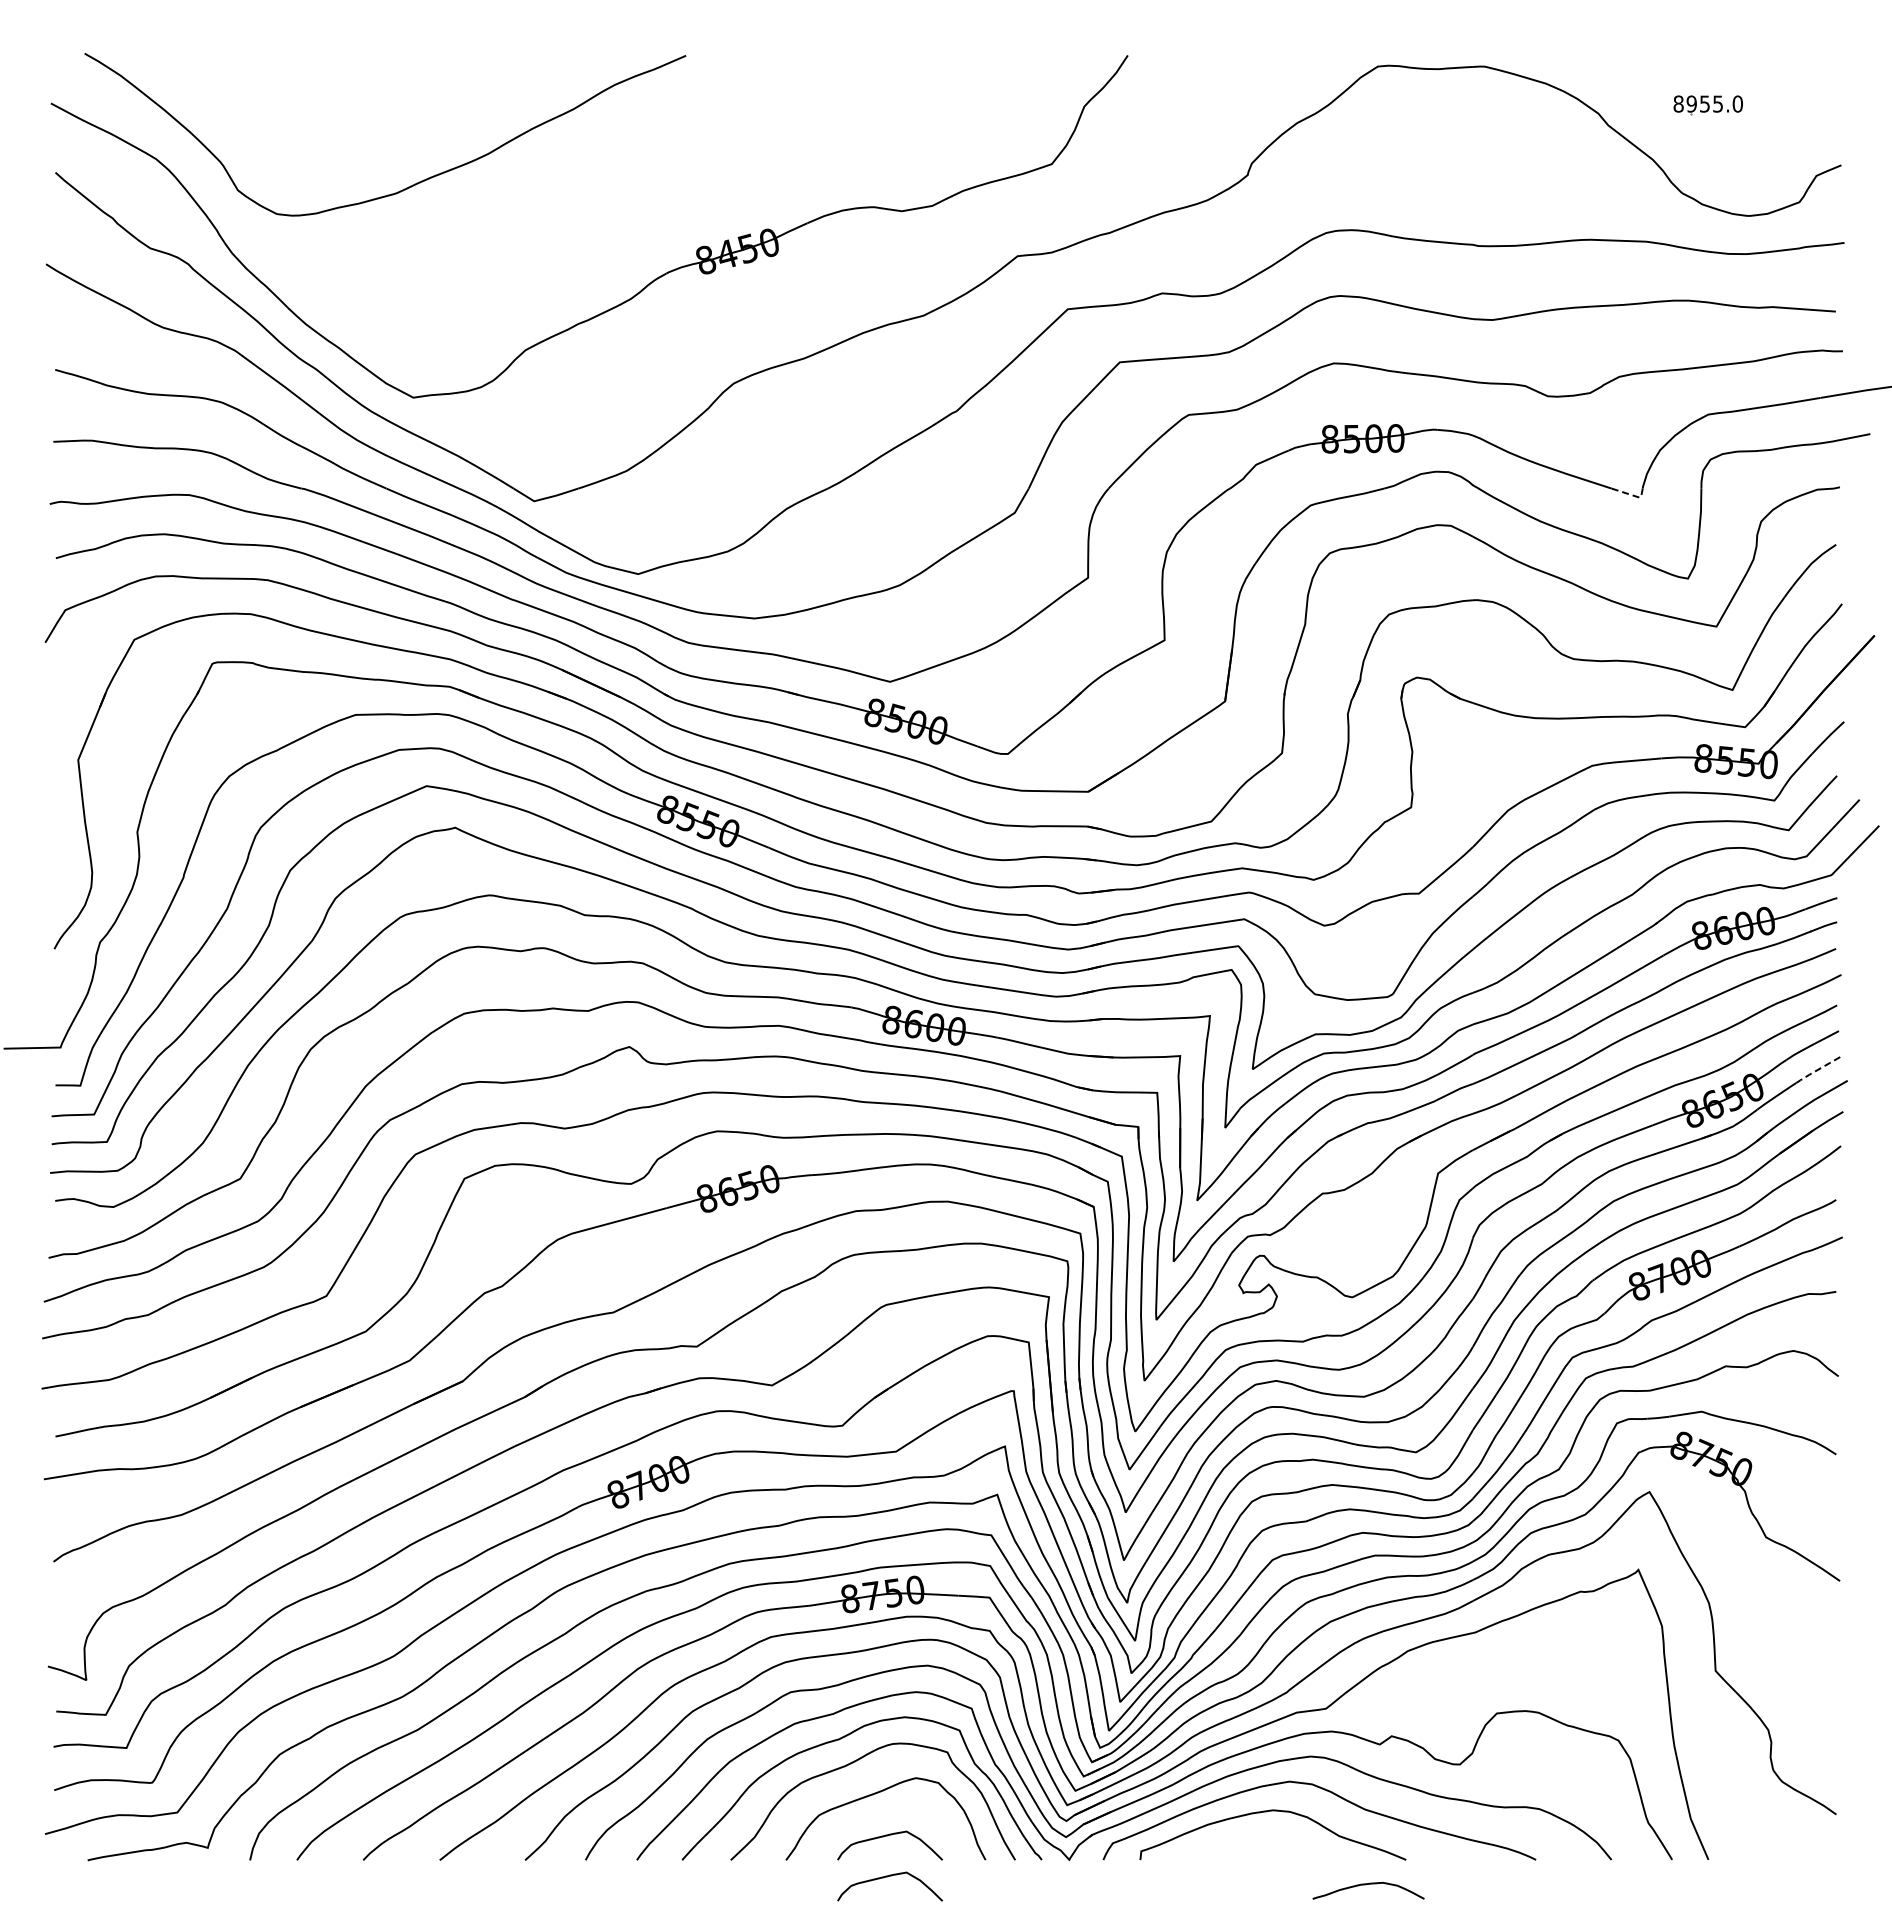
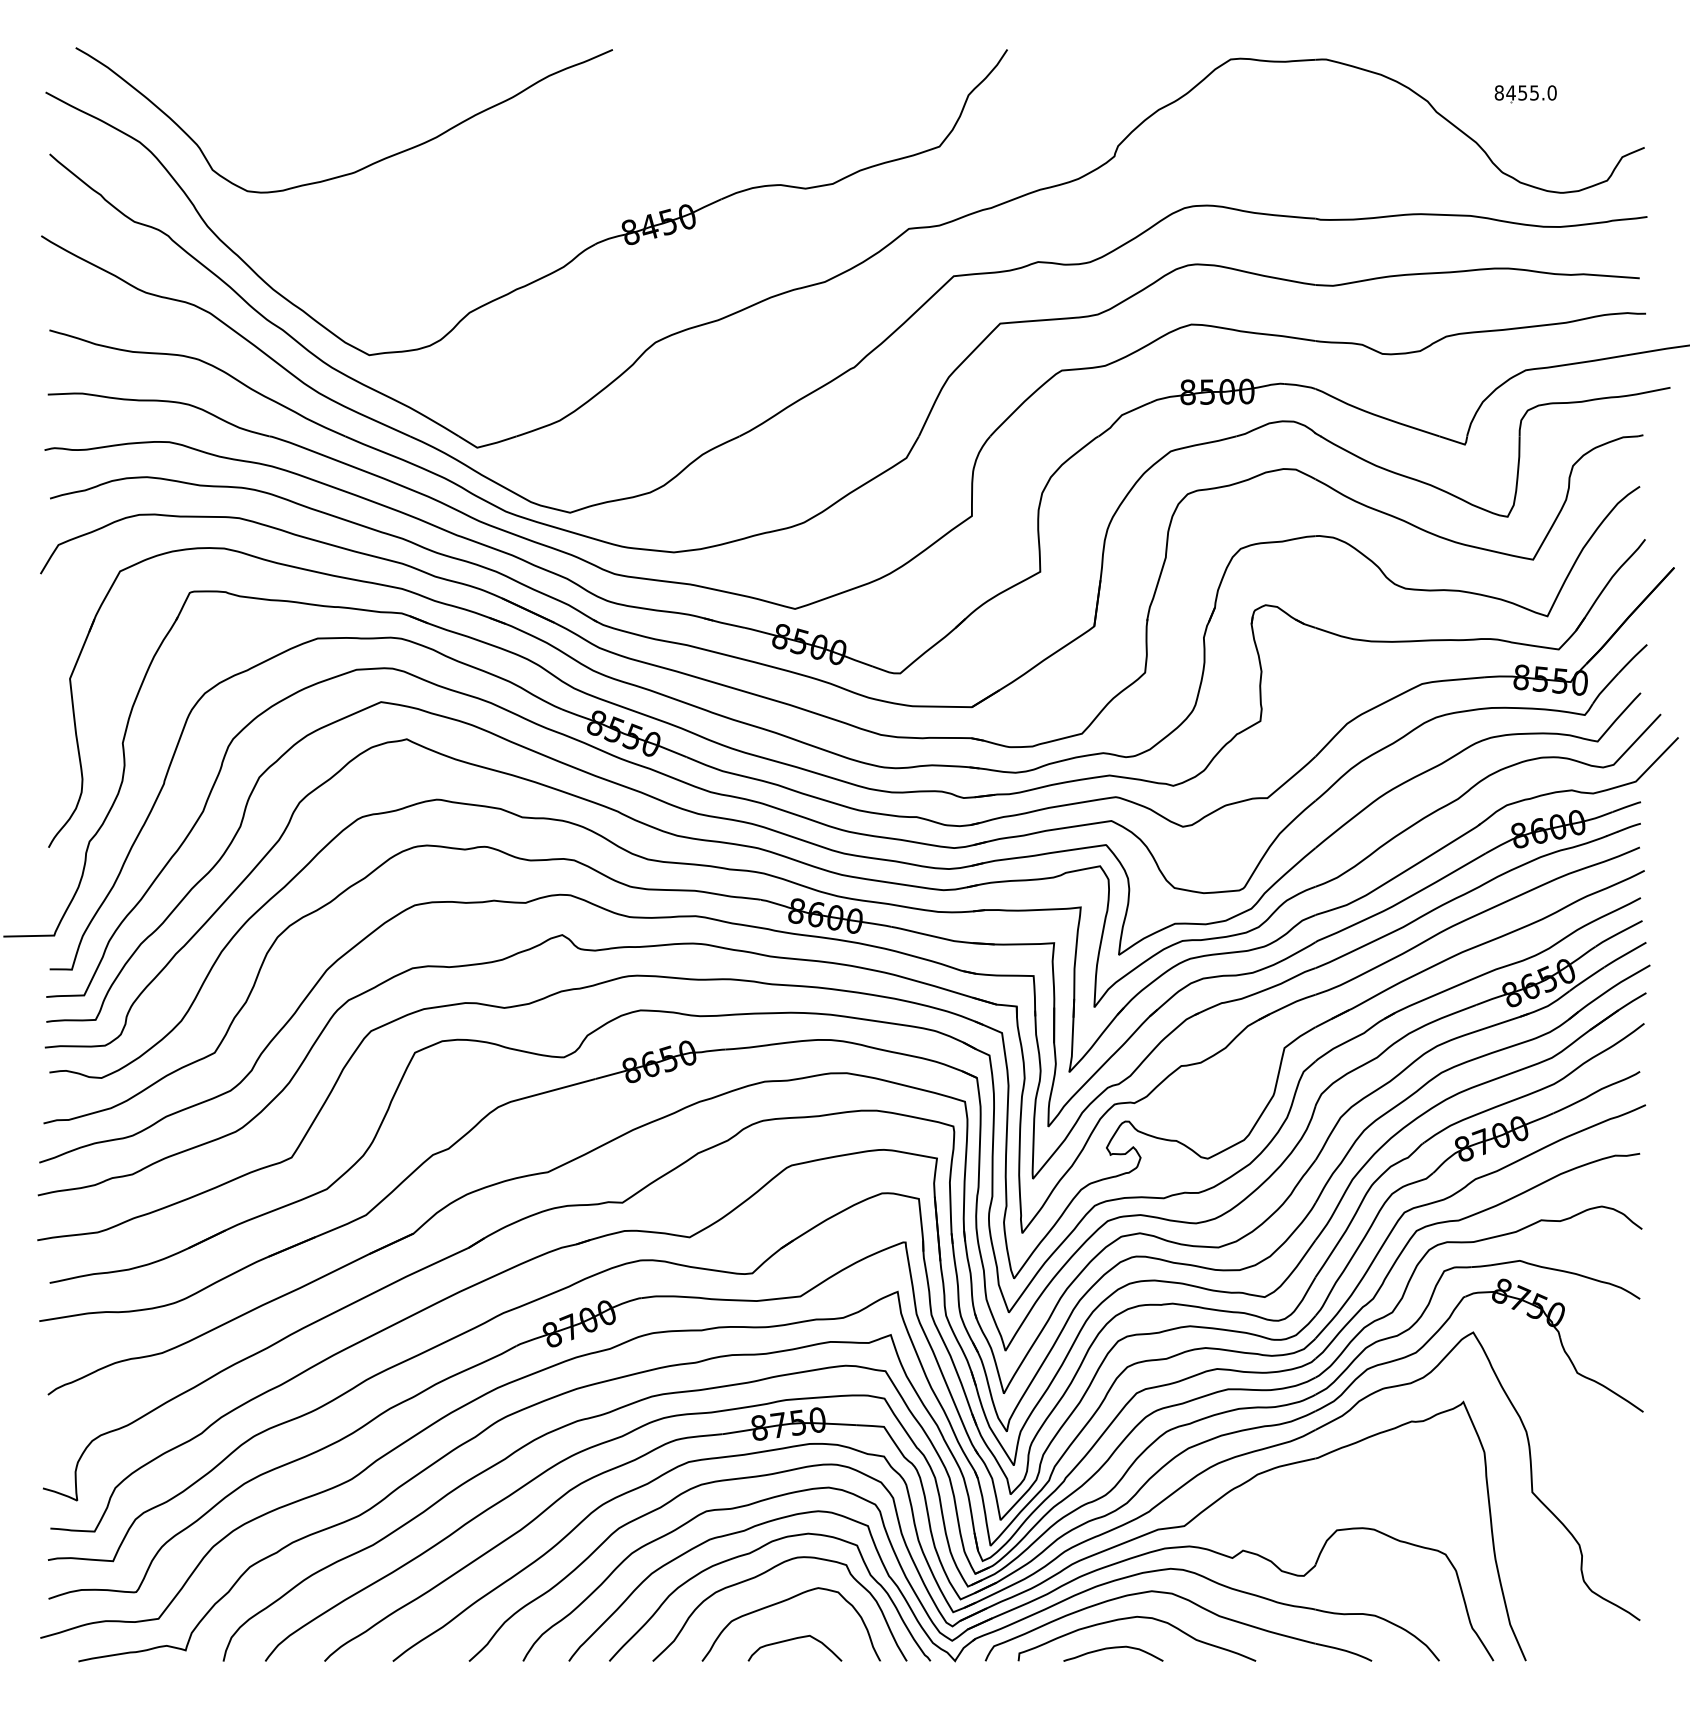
text: (1691, 103) -> (1510, 92), 8955.0 -> 8455.0
line: (1632, 495) -> (1458, 442), dashed -> solid
line: (1818, 1069) -> (1624, 955), dashed -> solid
curve: (887, 1877) -> (792, 1676), removed
curve: (1366, 1885) -> (1111, 1649), moved

